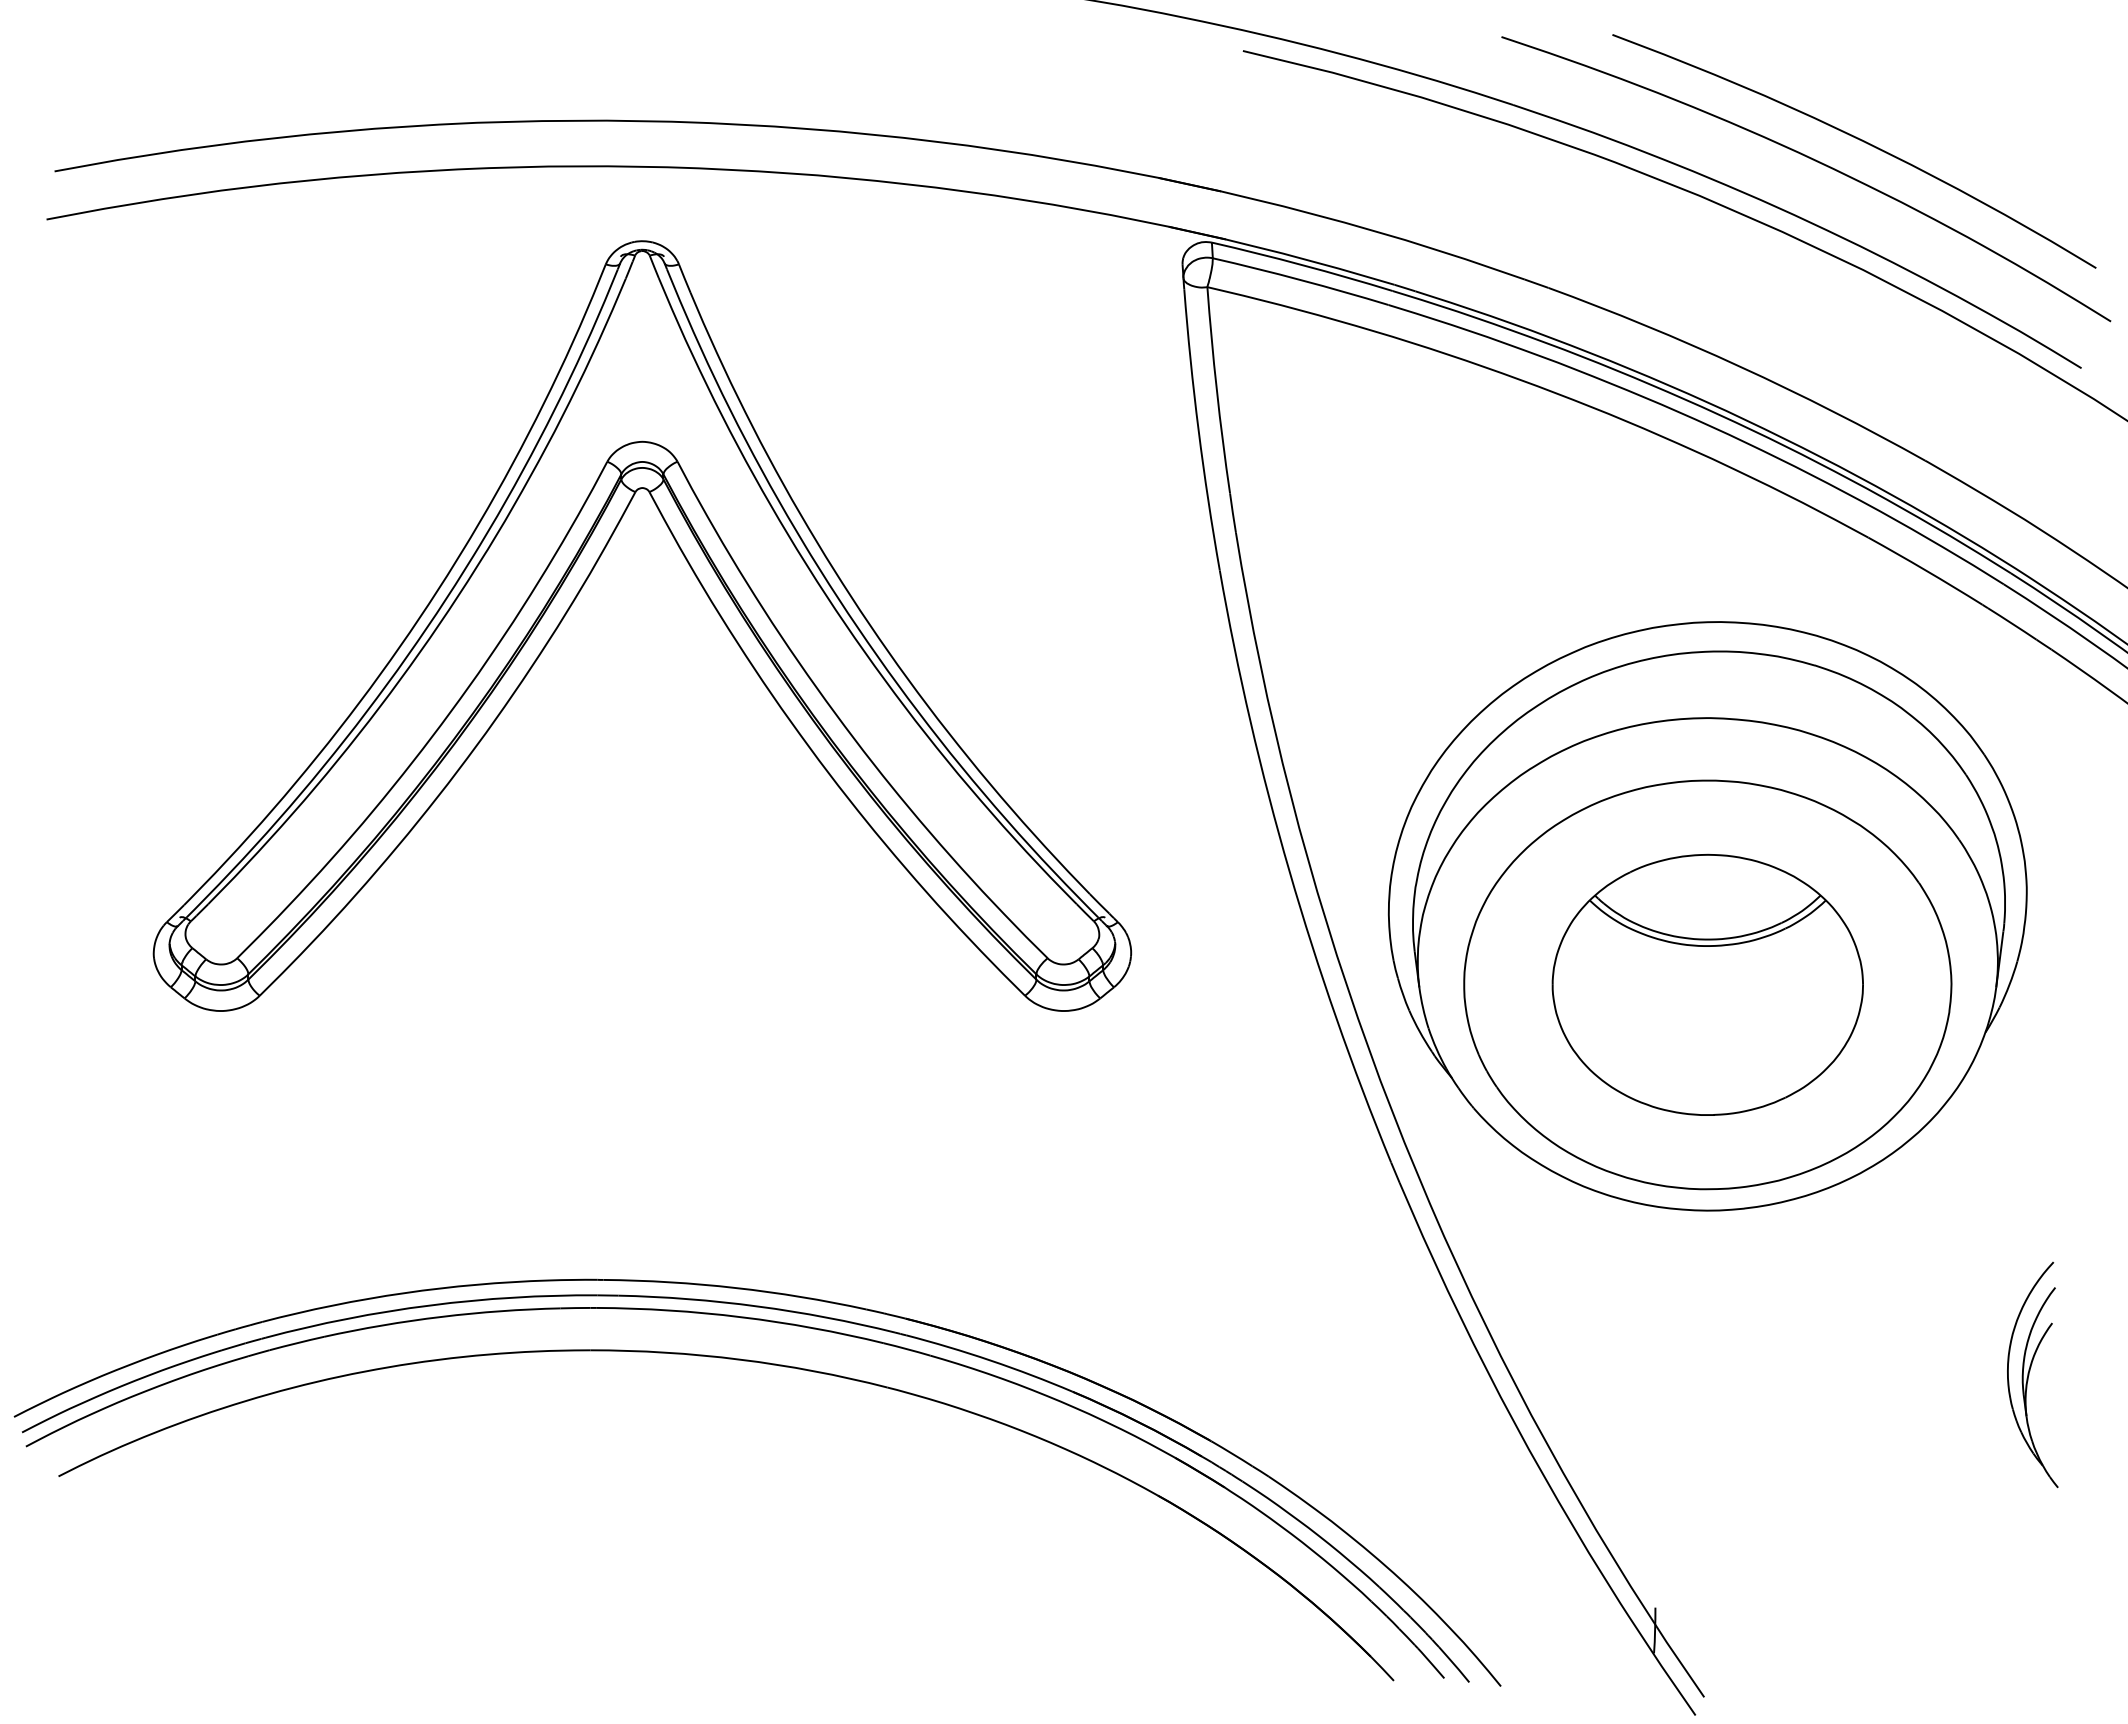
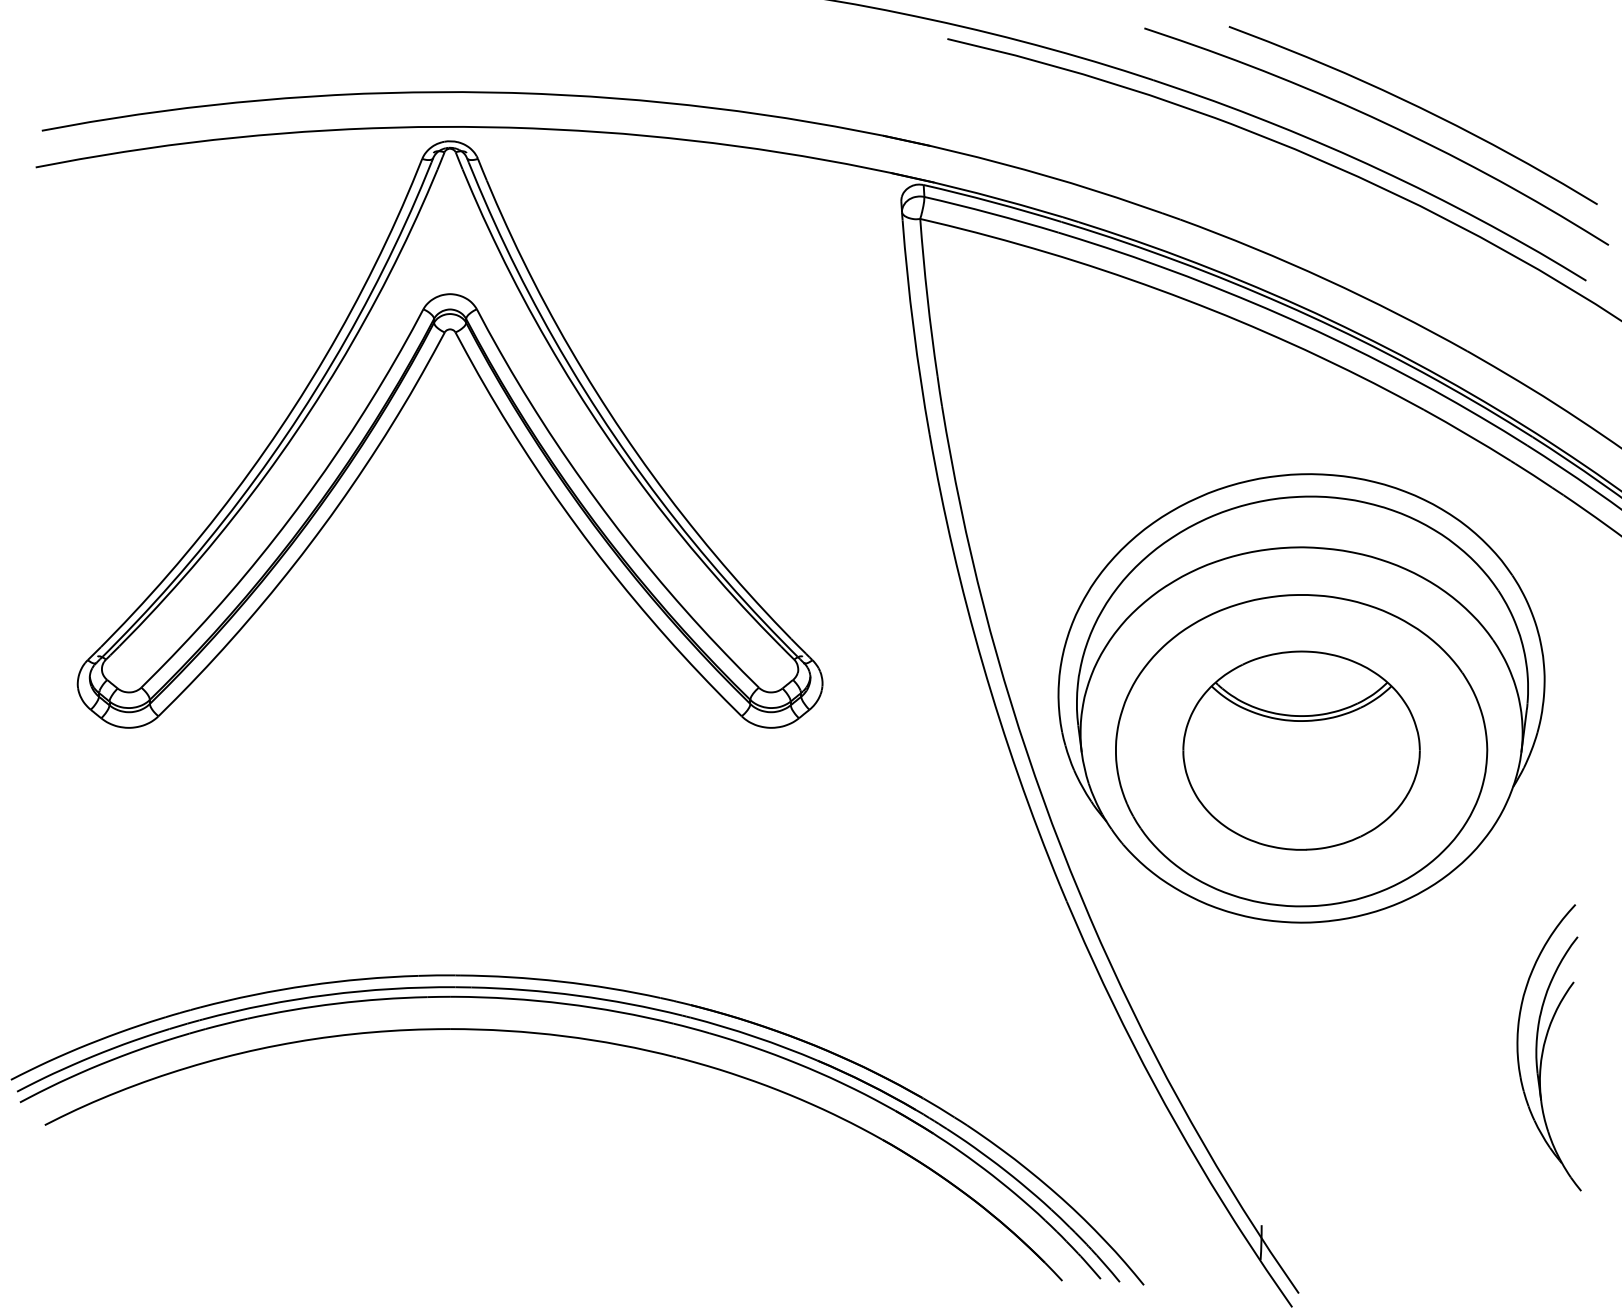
part: (703, 590) -> (496, 407), moved
part: (2032, 1374) -> (1548, 1047), size x1.67

